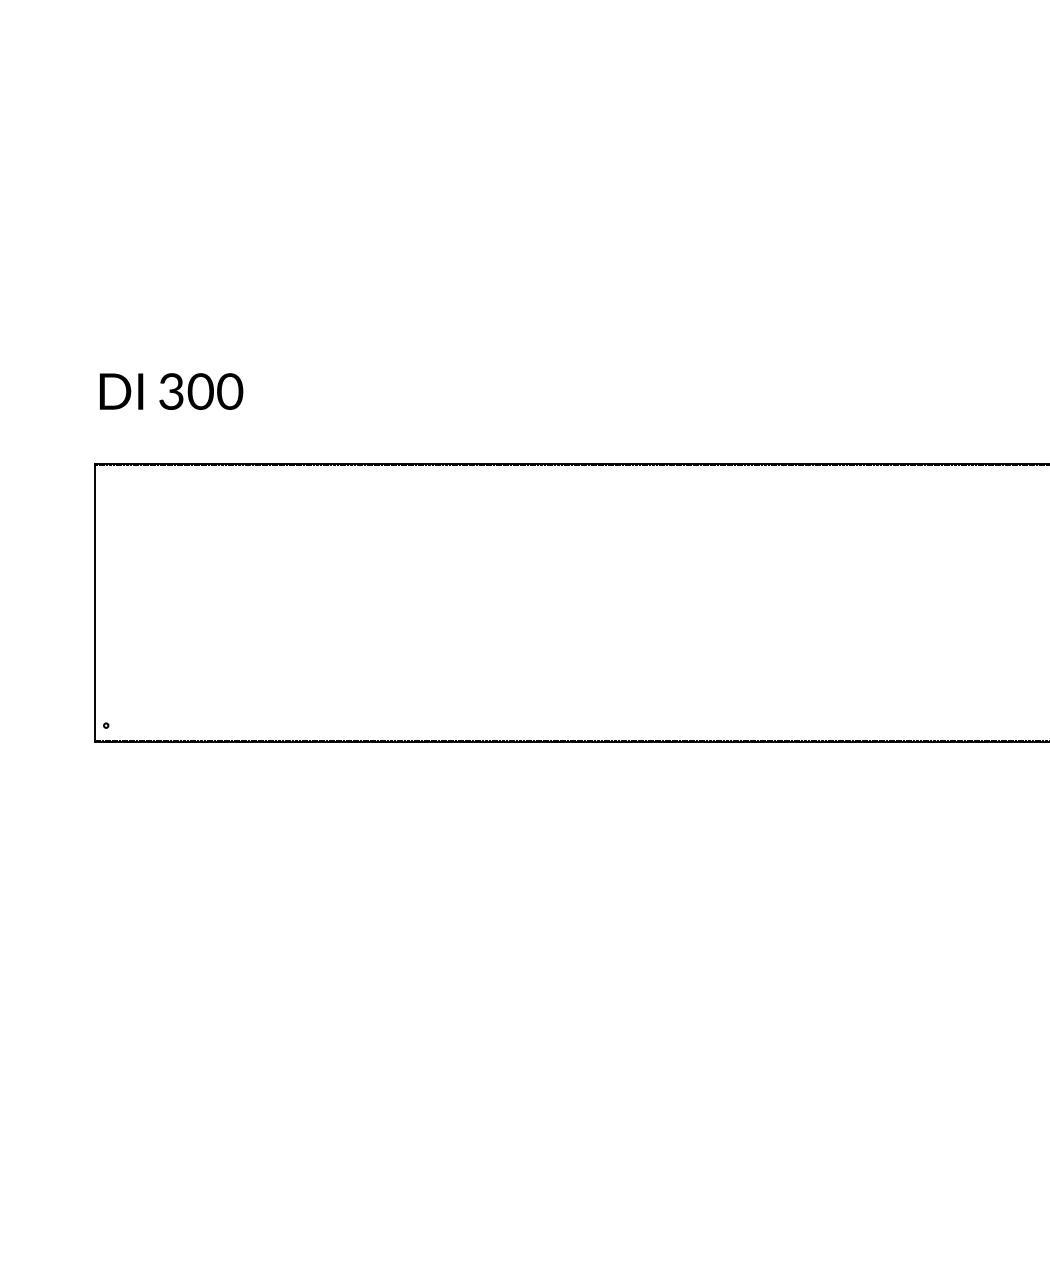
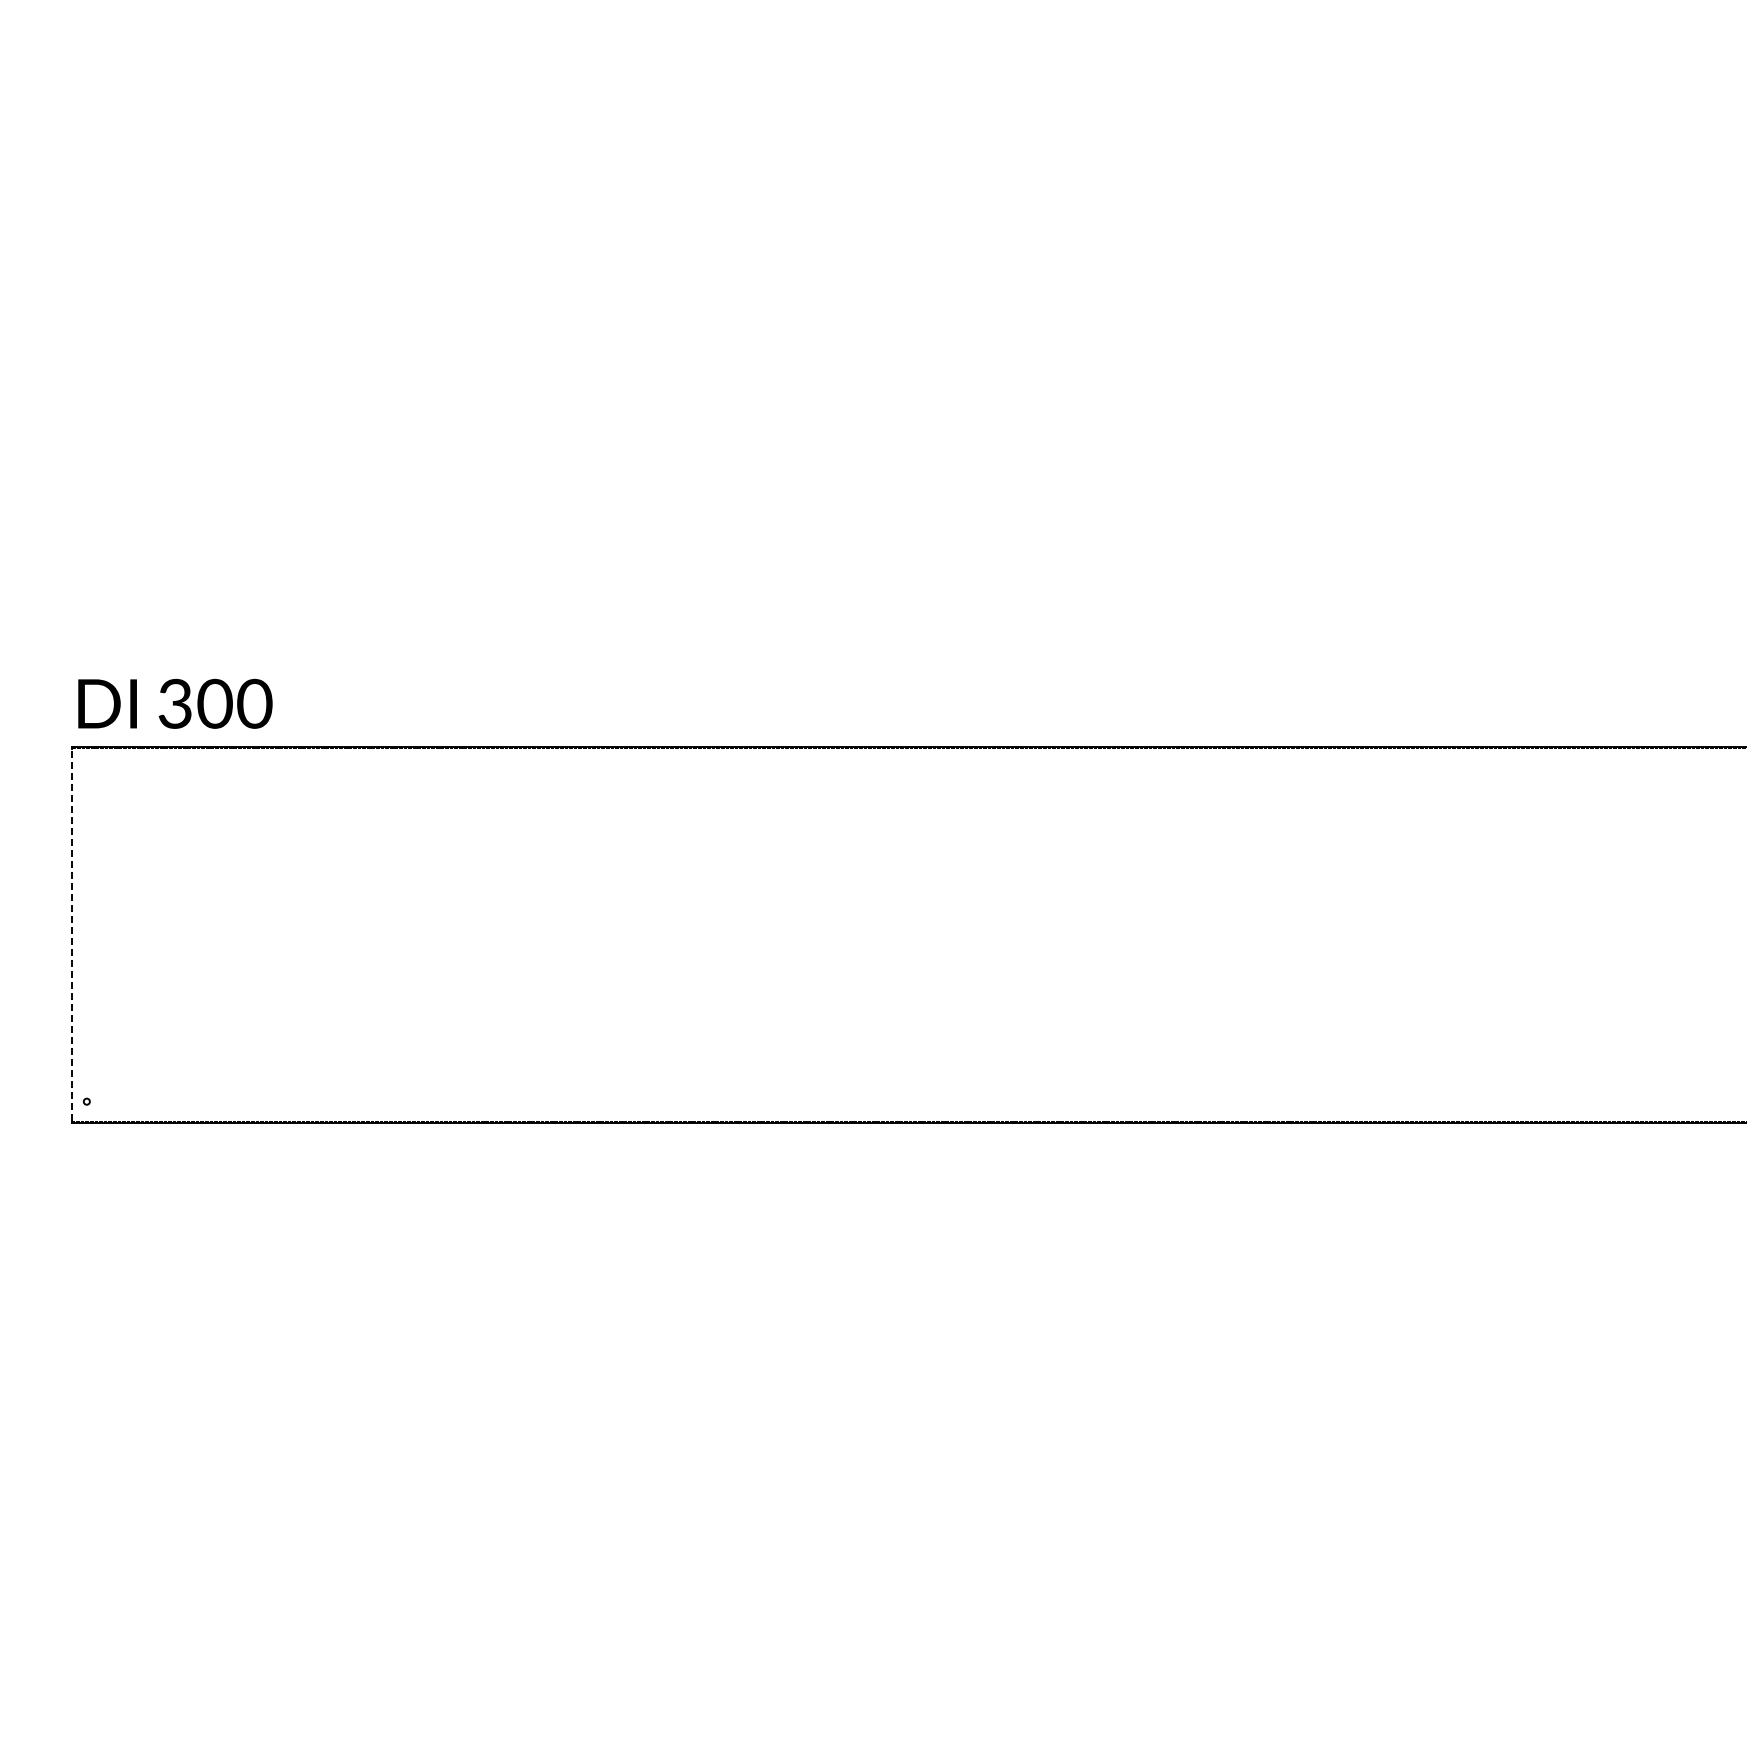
text: (171, 391) -> (175, 703), moved
line: (94, 603) -> (71, 935), solid -> dashed

